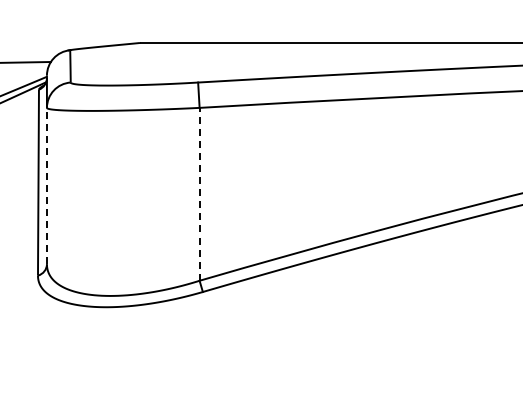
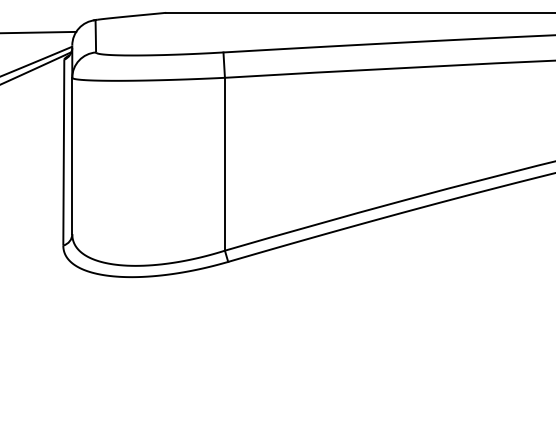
line: (47, 185) -> (72, 155), dashed -> solid
line: (199, 193) -> (224, 163), dashed -> solid

